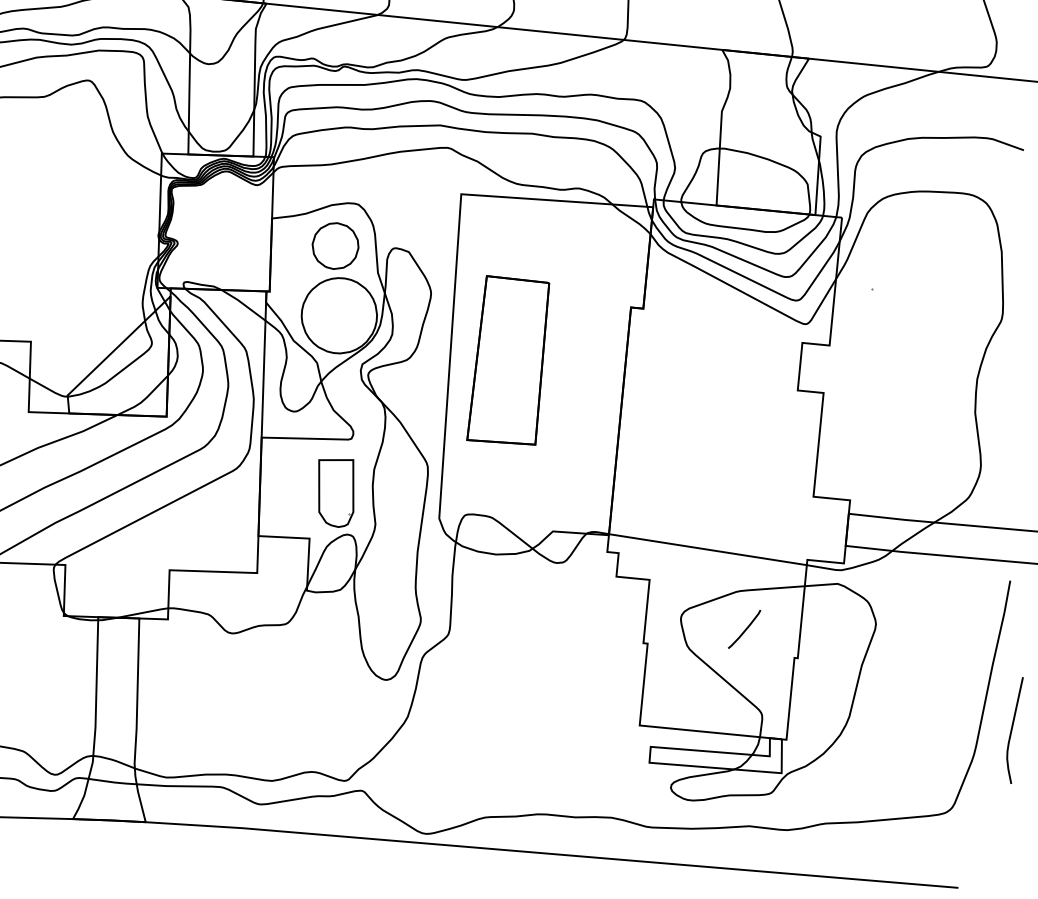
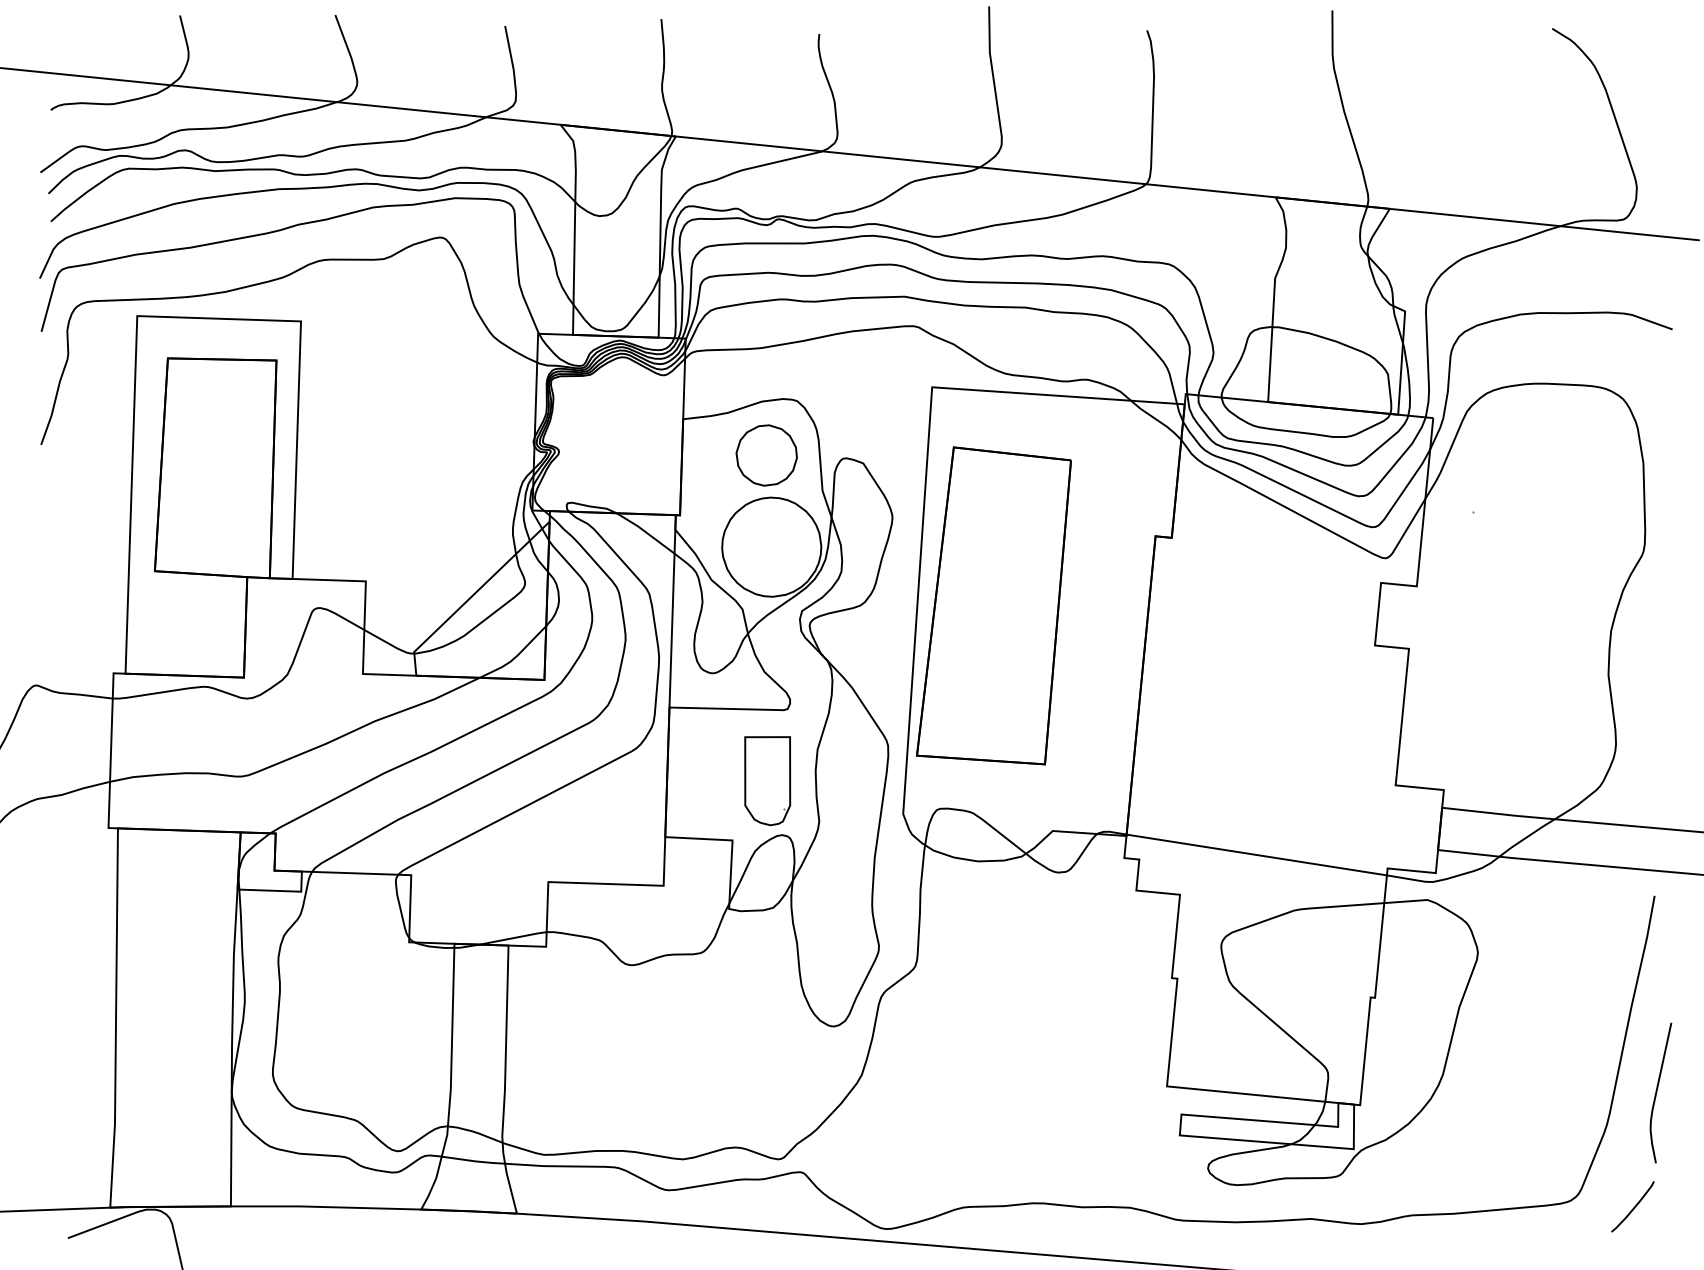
part: (507, 360) -> (993, 605), size x1.43
curve: (744, 629) -> (1633, 1207), moved

